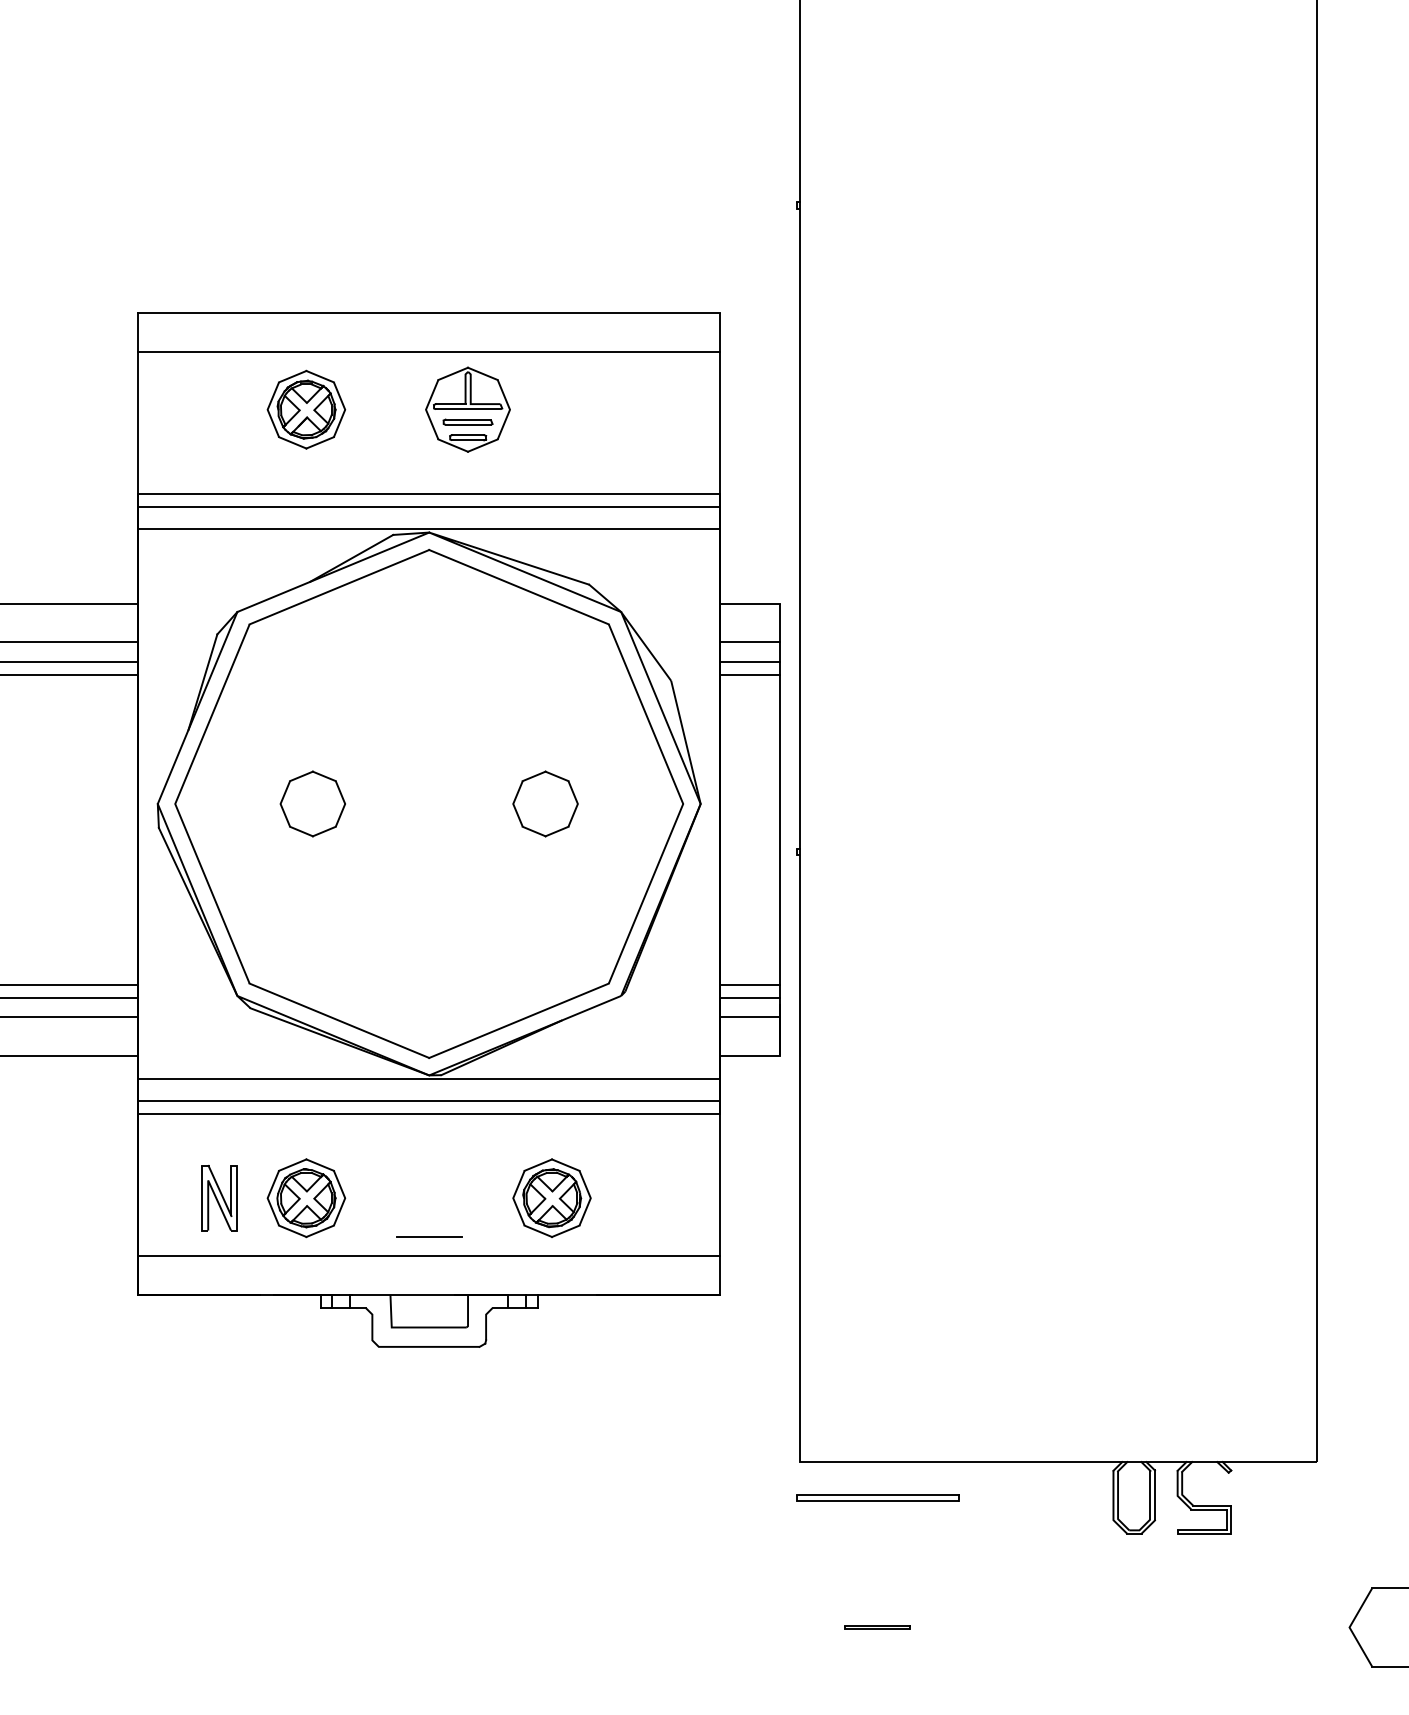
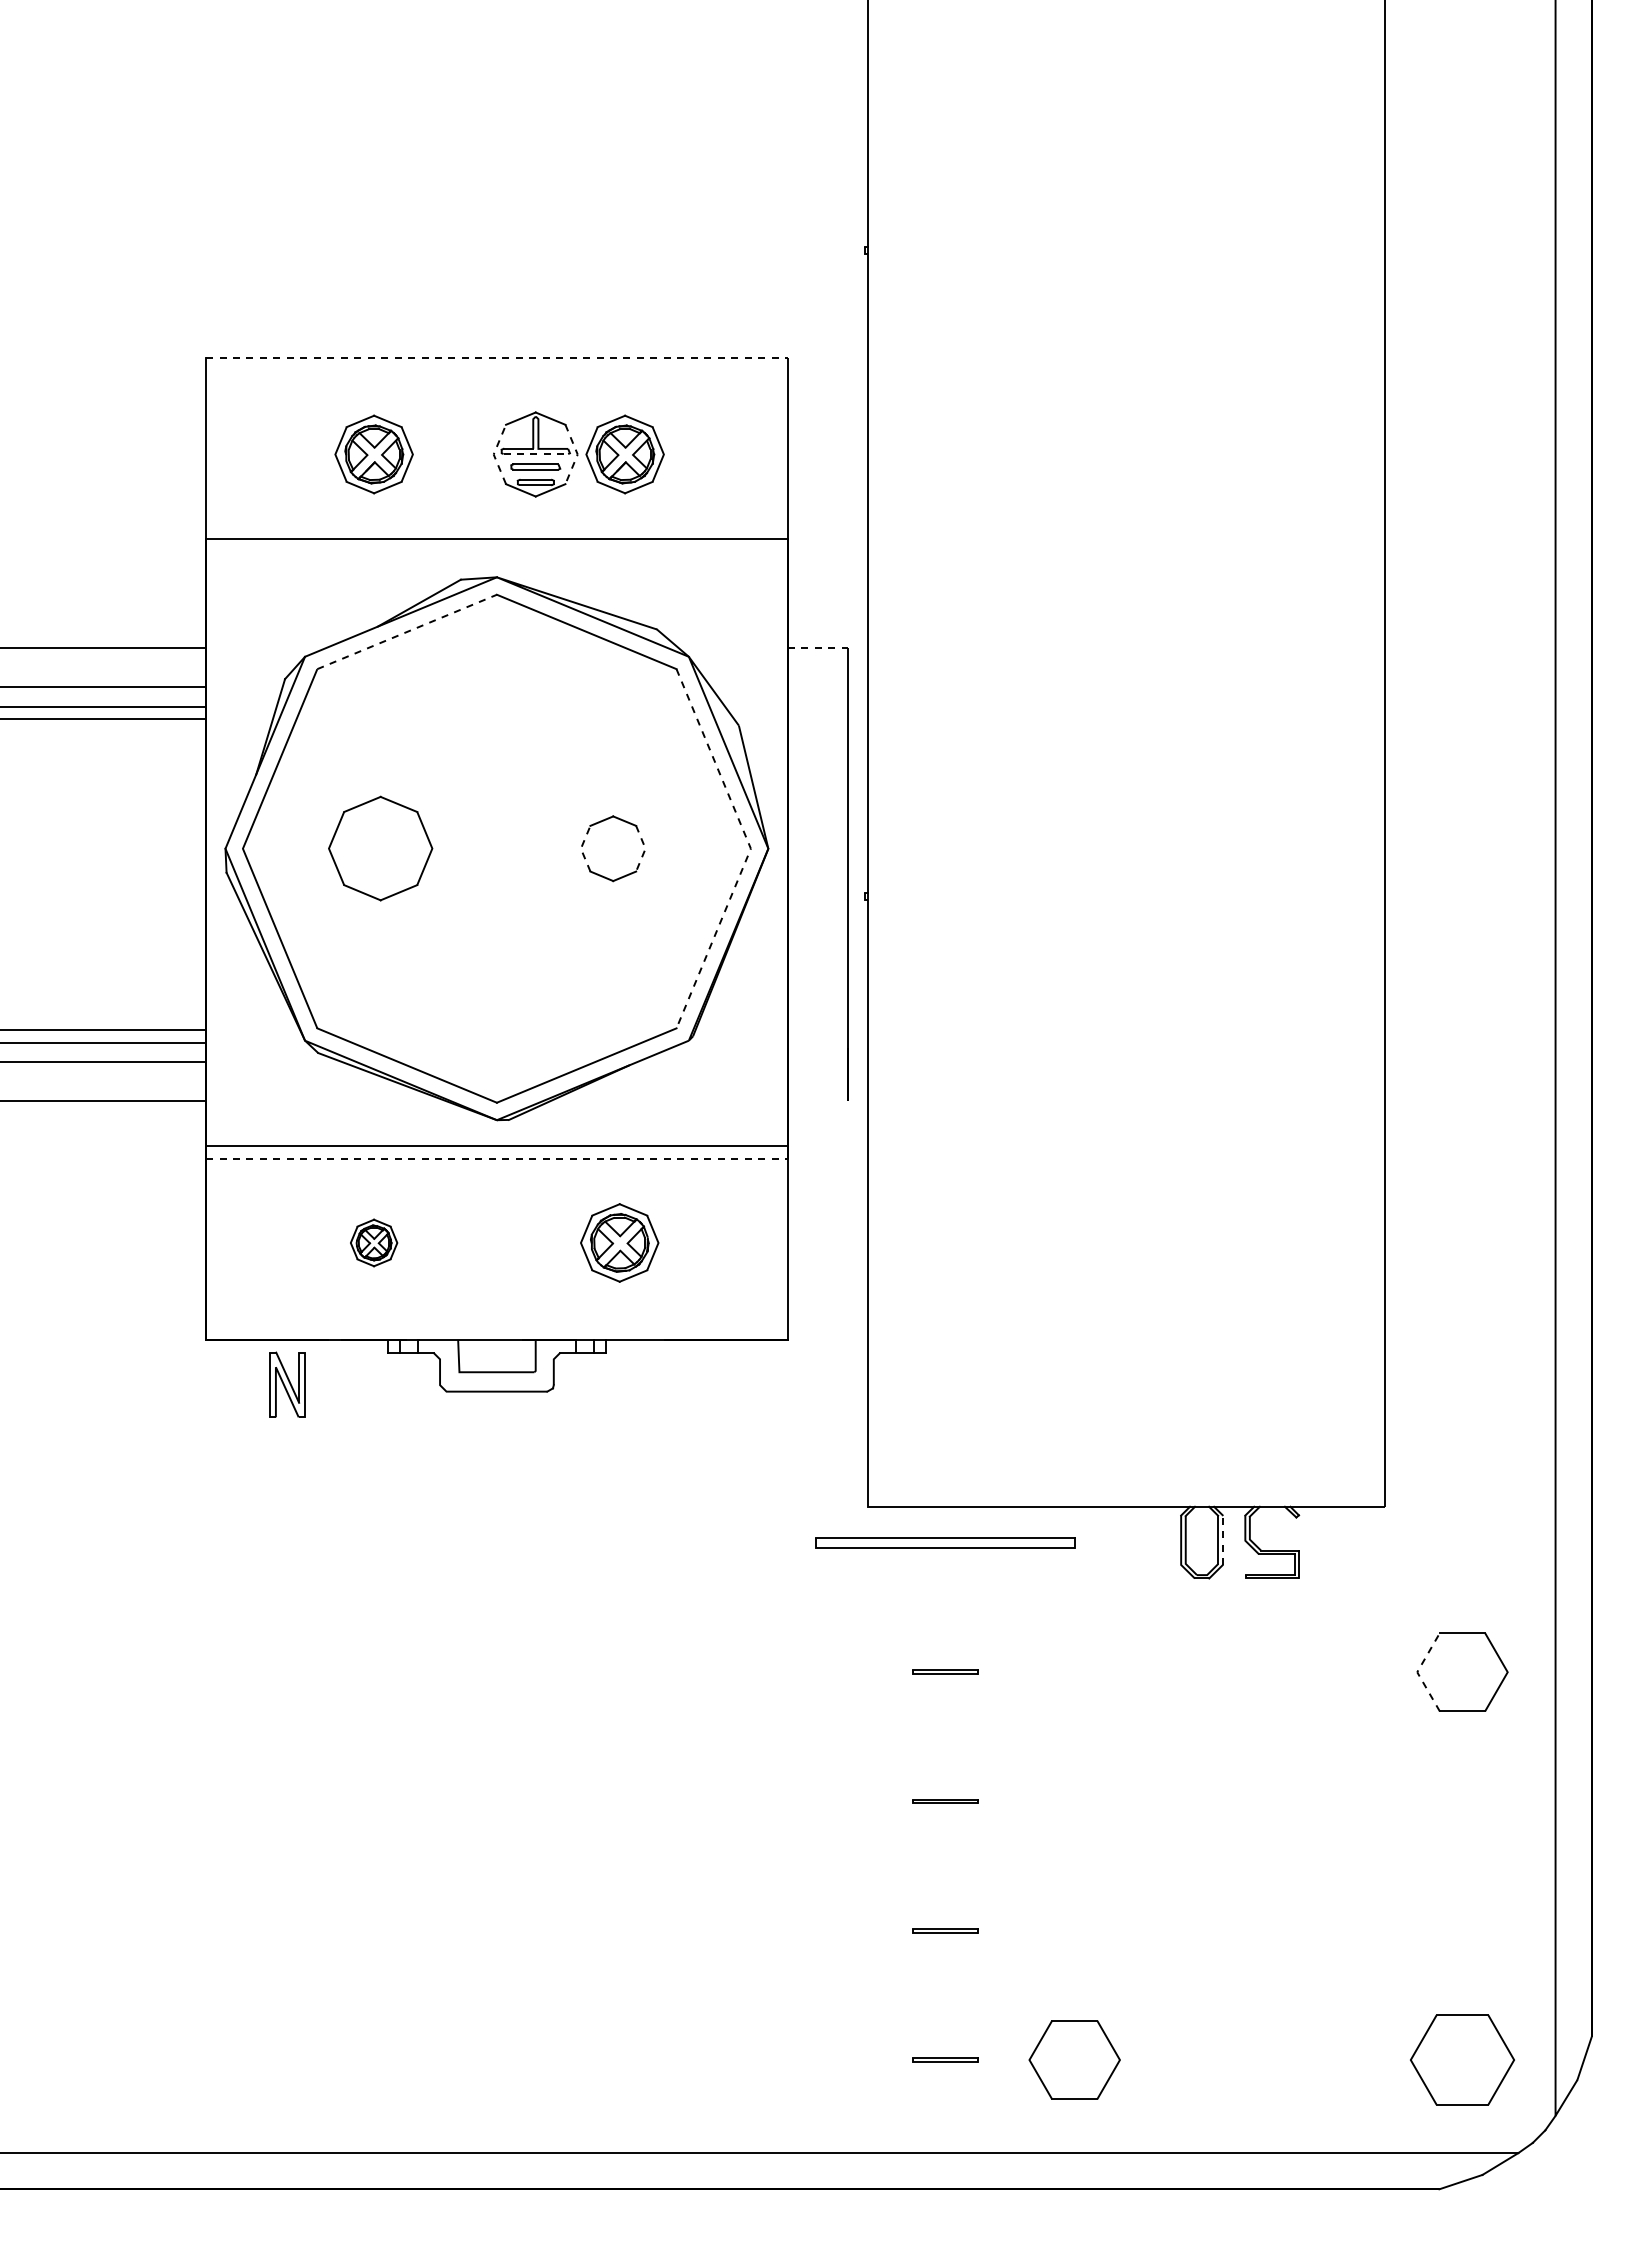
line: (428, 312) -> (496, 357), solid -> dashed
line: (428, 351) -> (496, 396), removed
line: (425, 409) -> (493, 454), solid -> dashed
line: (468, 409) -> (536, 454), solid -> dashed
line: (509, 409) -> (577, 454), solid -> dashed
part: (556, 409) -> (624, 454), added
line: (428, 506) -> (496, 551), removed
line: (428, 529) -> (496, 574), removed
line: (339, 586) -> (407, 631), solid -> dashed
line: (750, 603) -> (818, 648), solid -> dashed
line: (749, 642) -> (817, 687), removed
line: (749, 661) -> (817, 706), removed
line: (749, 674) -> (817, 719), removed
part: (312, 803) -> (380, 848), size x1.6
line: (512, 803) -> (580, 848), solid -> dashed
line: (577, 803) -> (645, 848), solid -> dashed
line: (682, 803) -> (750, 848), solid -> dashed
line: (749, 984) -> (817, 1029), removed
line: (749, 997) -> (817, 1042), removed
line: (749, 1017) -> (817, 1062), removed
line: (749, 1055) -> (817, 1100), removed
line: (428, 1078) -> (496, 1123), removed
line: (428, 1113) -> (496, 1158), solid -> dashed
part: (219, 1197) -> (287, 1384), moved
part: (305, 1197) -> (373, 1242), size x0.6
line: (428, 1236) -> (496, 1281), removed
line: (428, 1256) -> (496, 1301), removed
line: (1154, 1494) -> (1222, 1539), solid -> dashed
part: (877, 1497) -> (945, 1542), size x1.6
line: (1349, 1627) -> (1417, 1672), solid -> dashed

